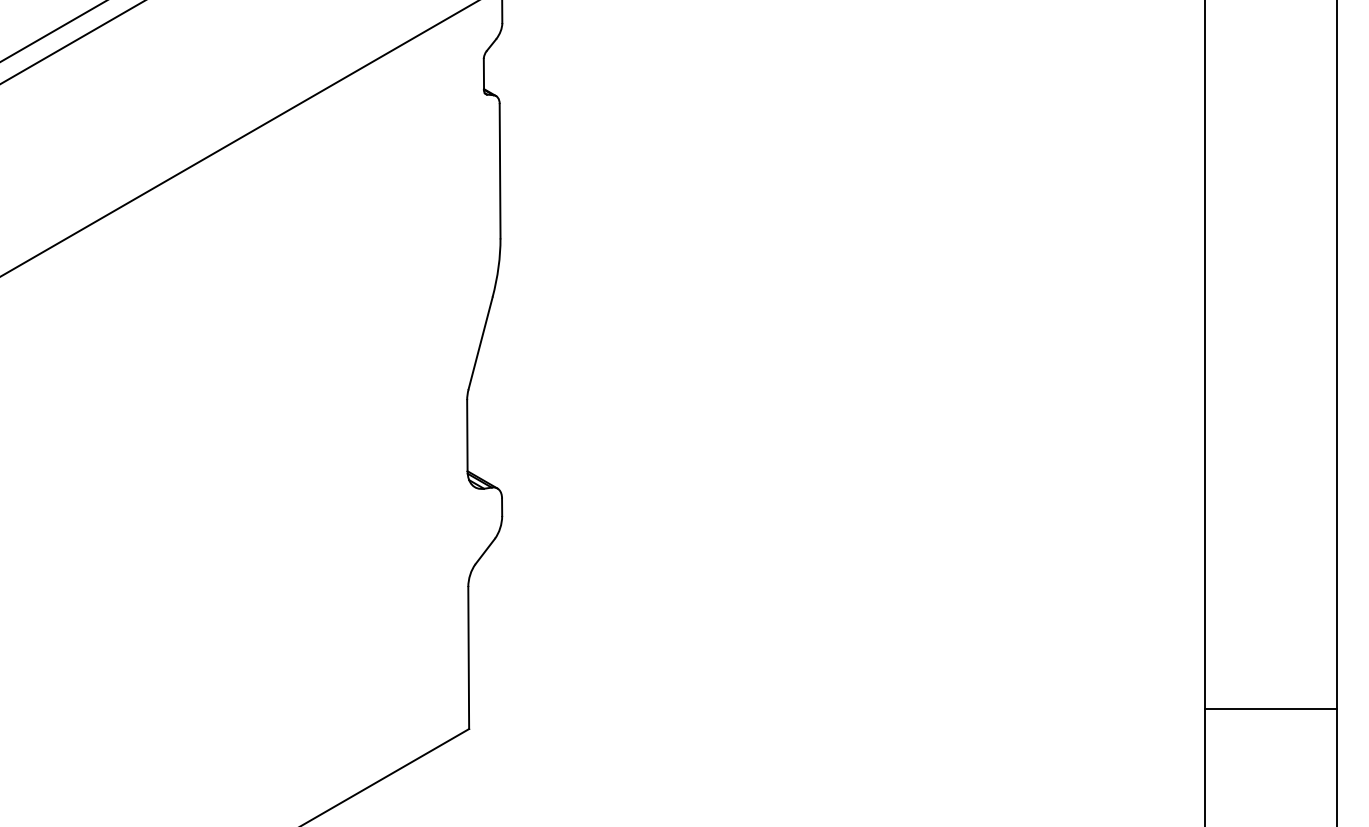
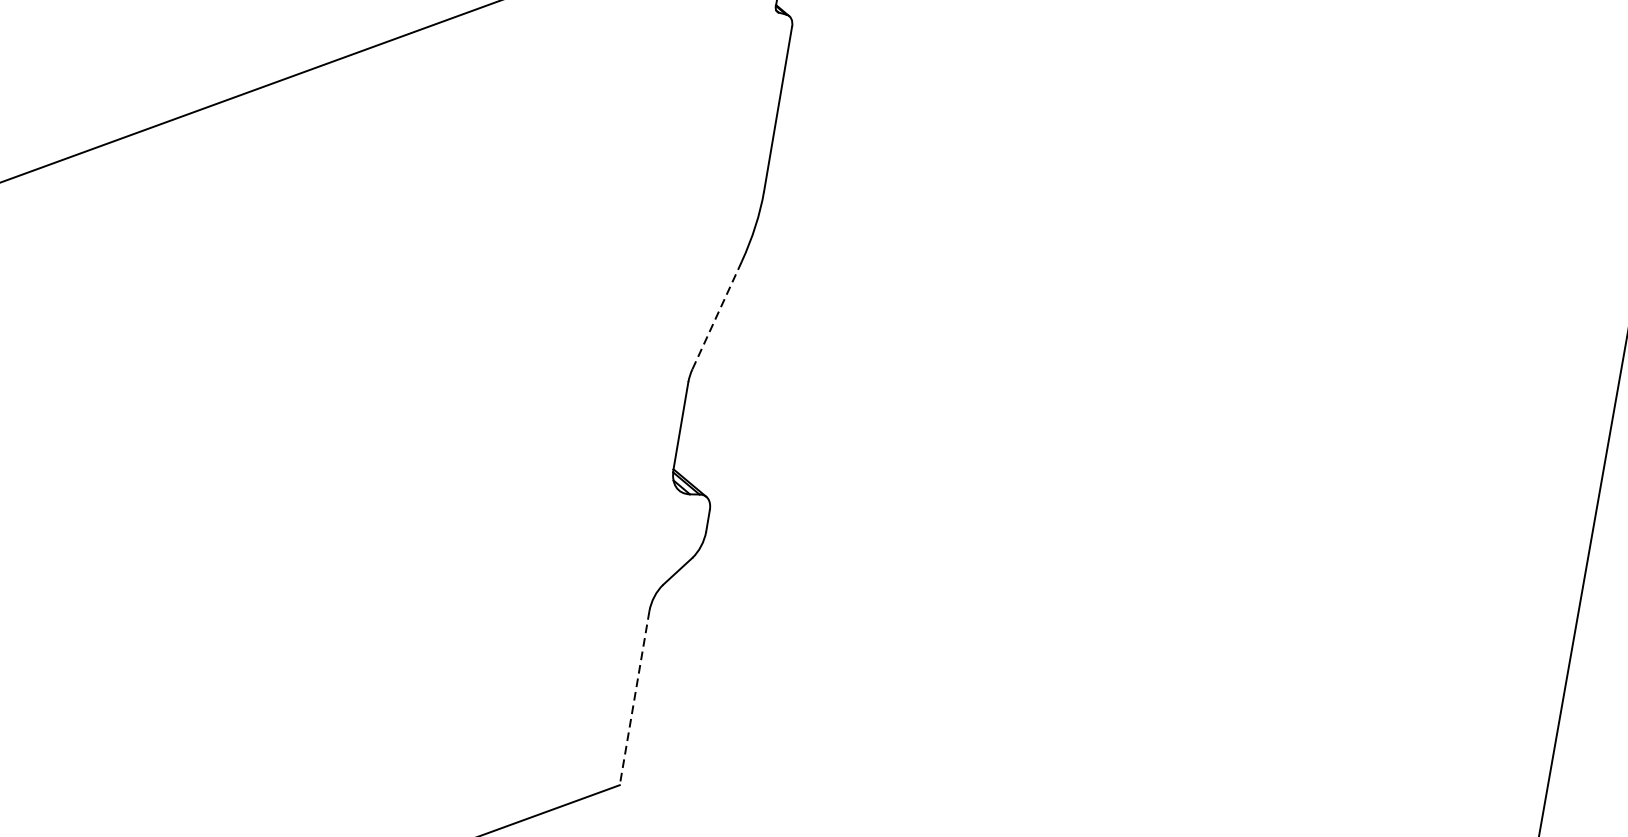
line: (480, 342) -> (717, 314), solid -> dashed
line: (468, 658) -> (634, 698), solid -> dashed

